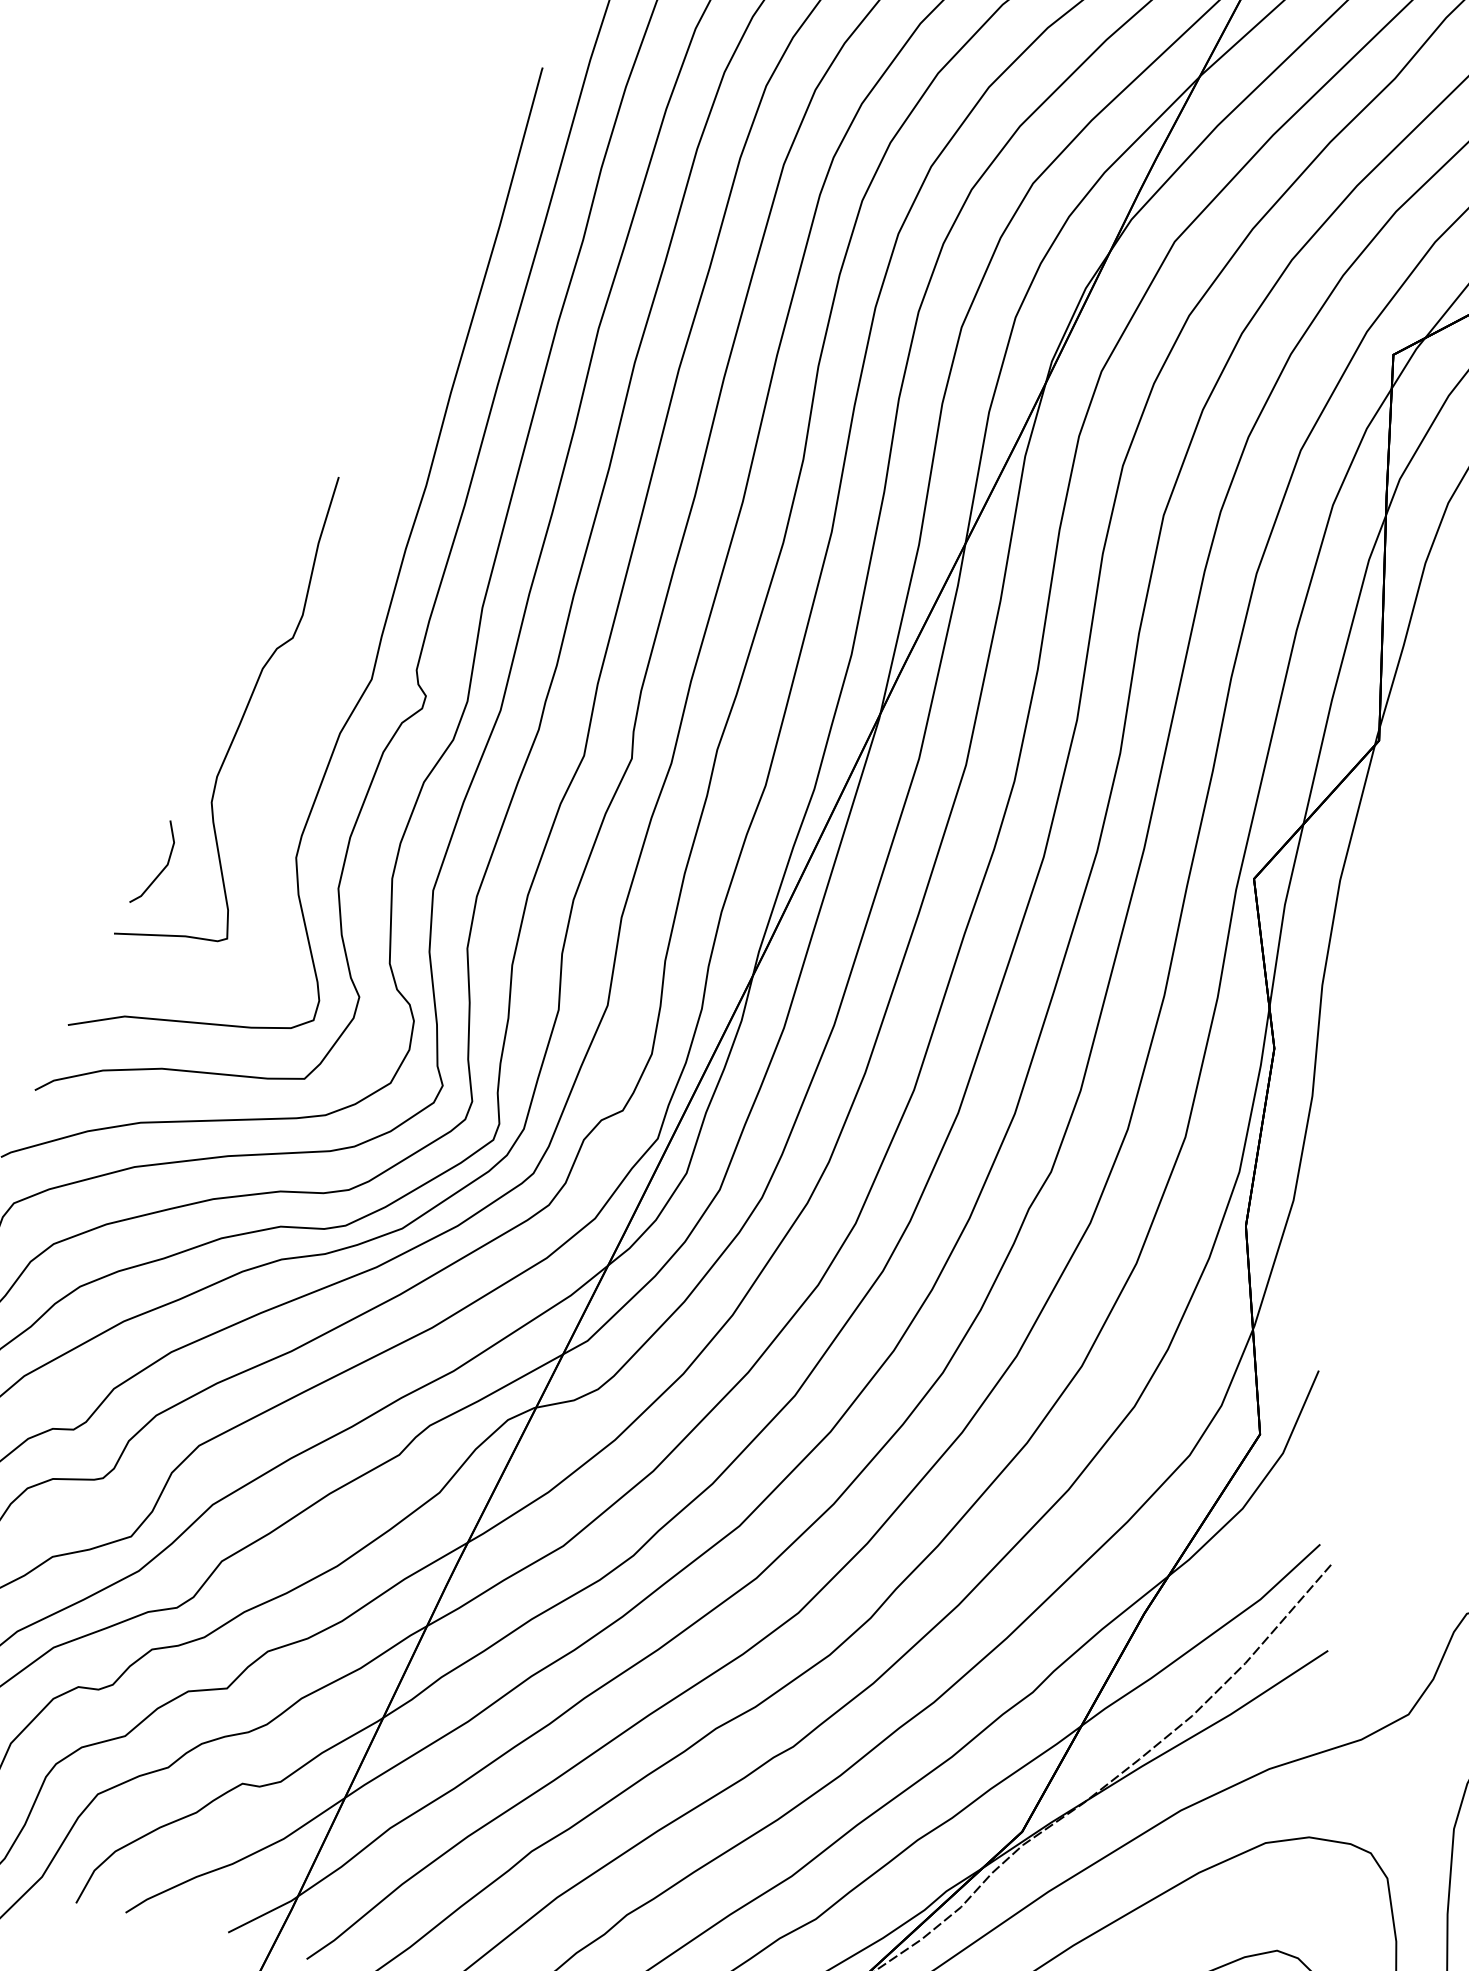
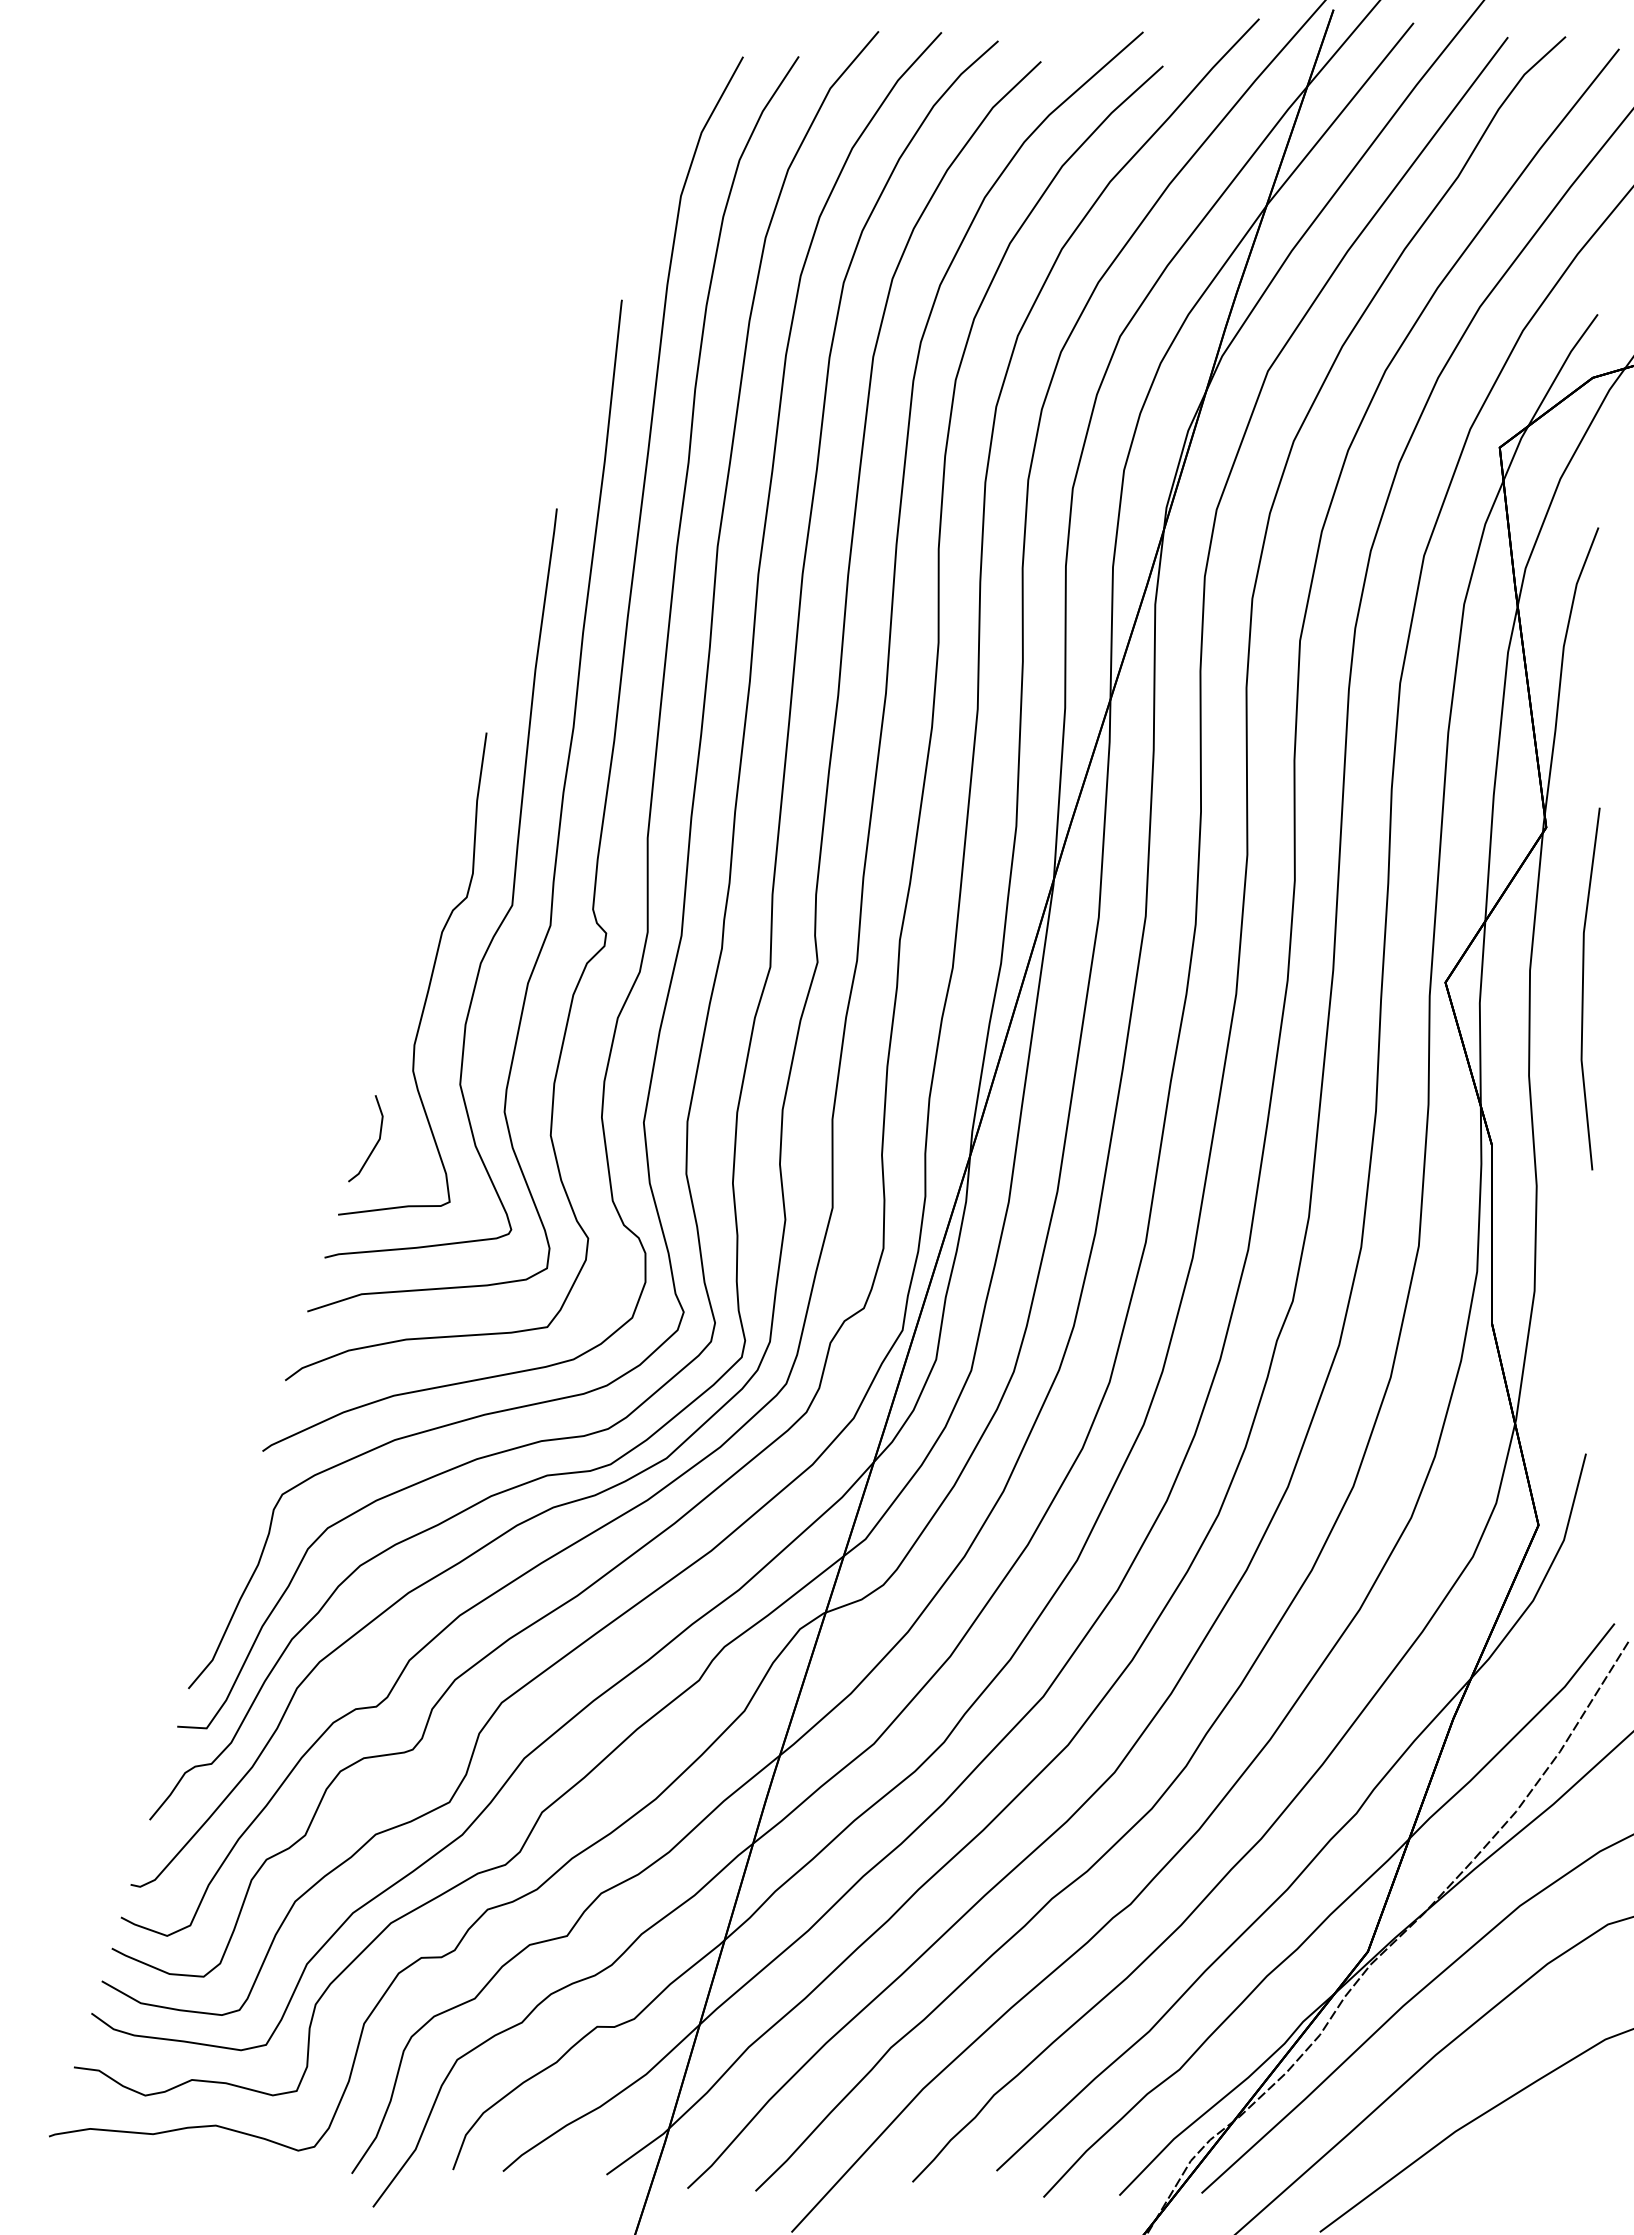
curve: (324, 665) -> (502, 919), added
line: (1390, 906) -> (1583, 988), added

